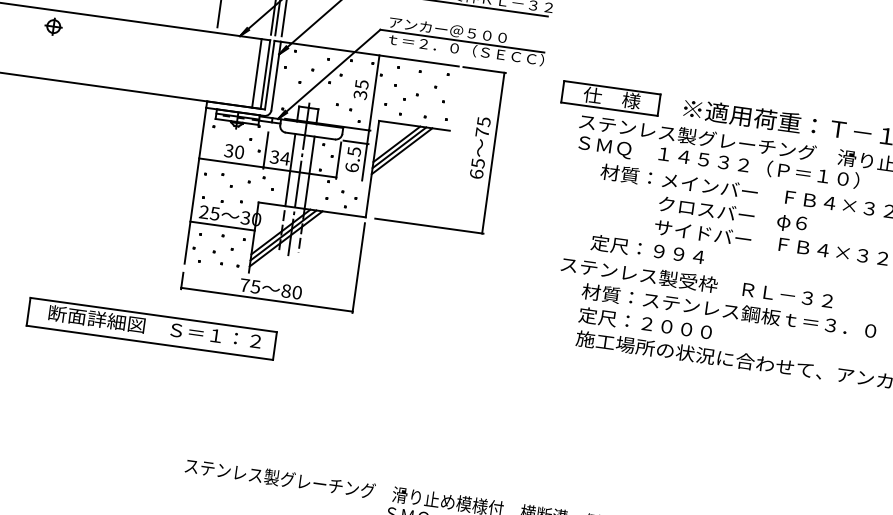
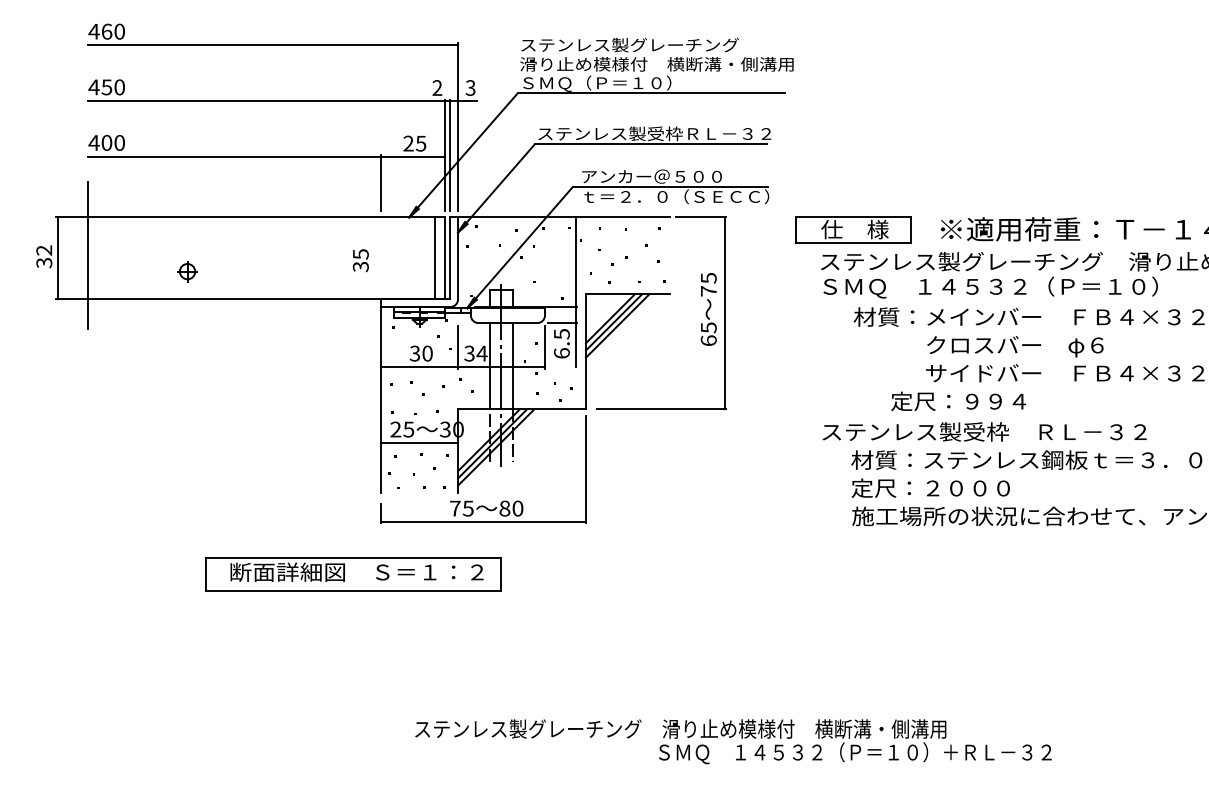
part: (53, 26) -> (187, 271), moved
text: (360, 89) -> (360, 260), moved
text: (647, 249) -> (958, 401), moved

